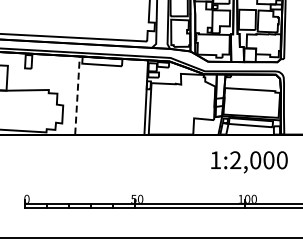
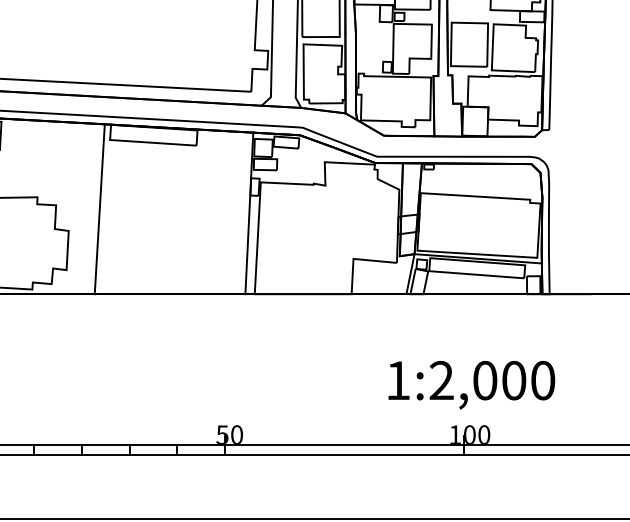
line: (77, 95) -> (99, 209), dashed -> solid
text: (249, 162) -> (471, 385), moved

